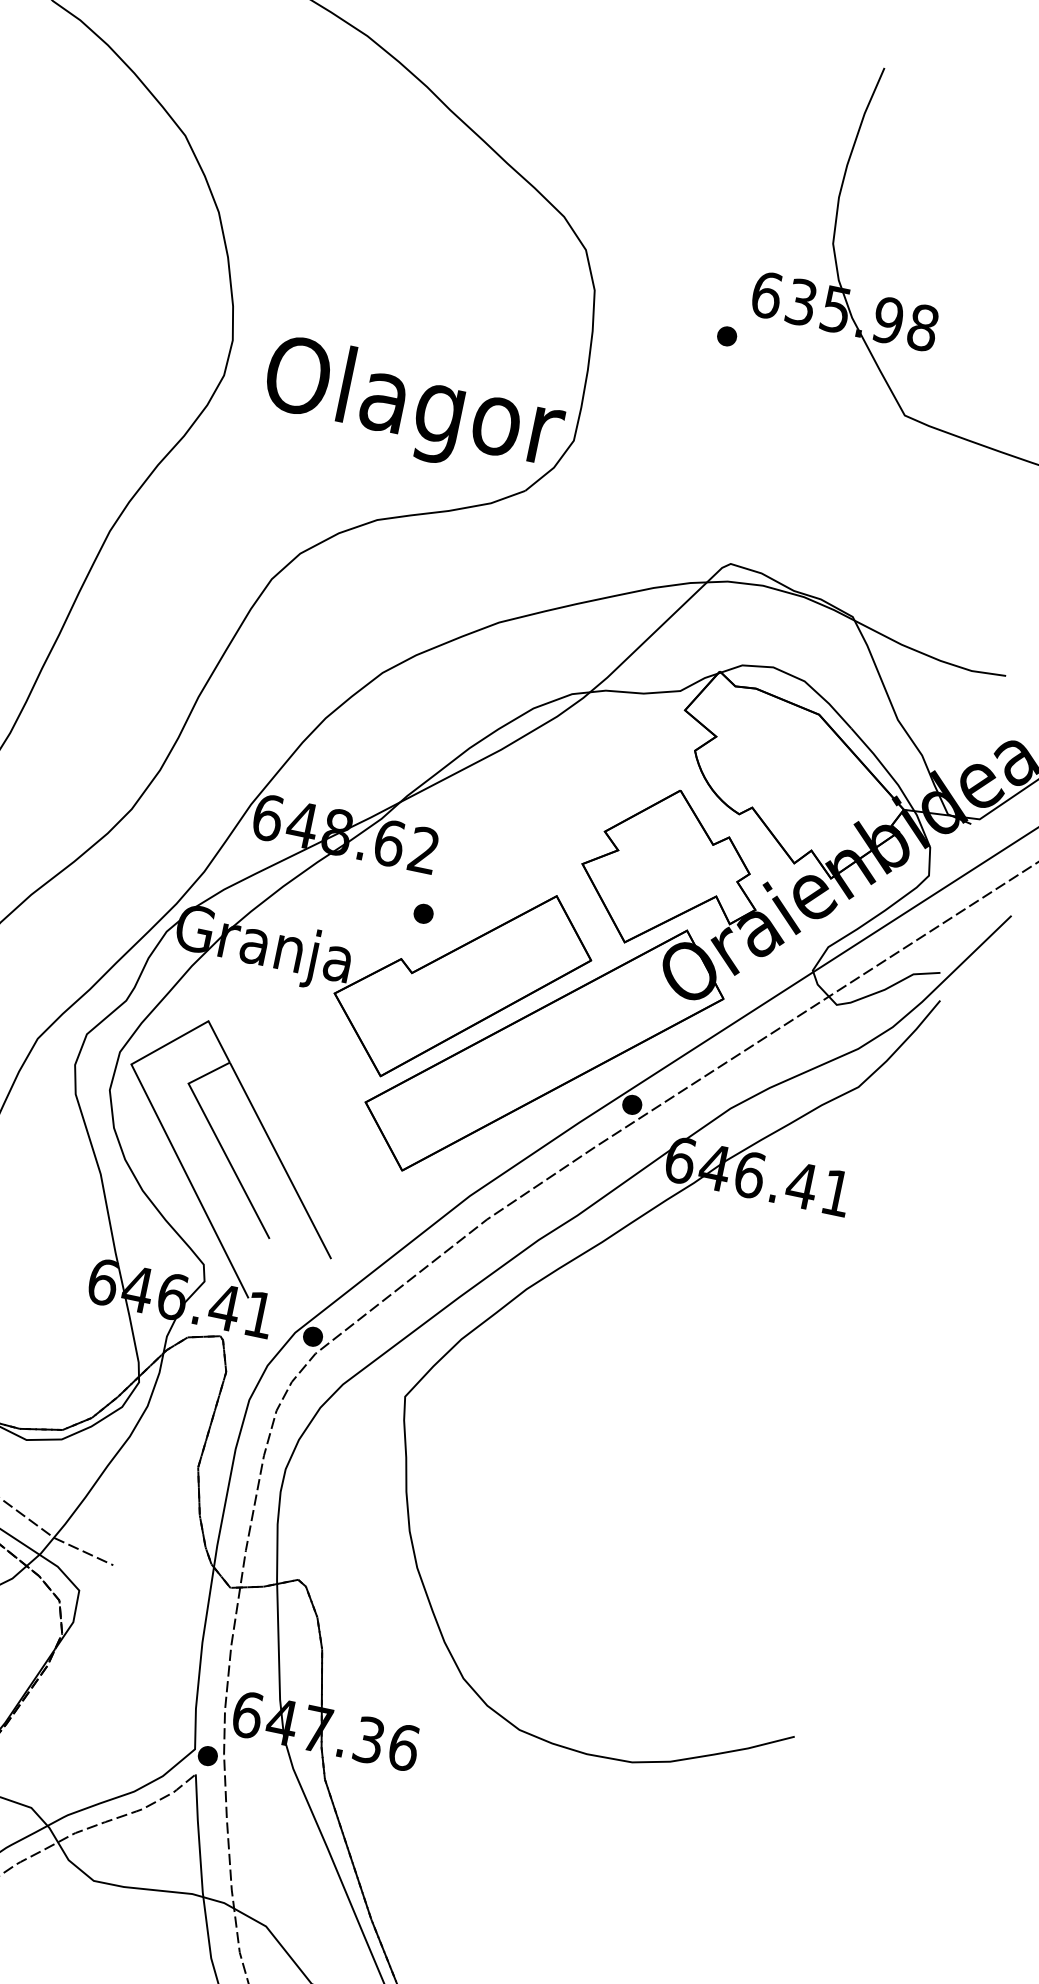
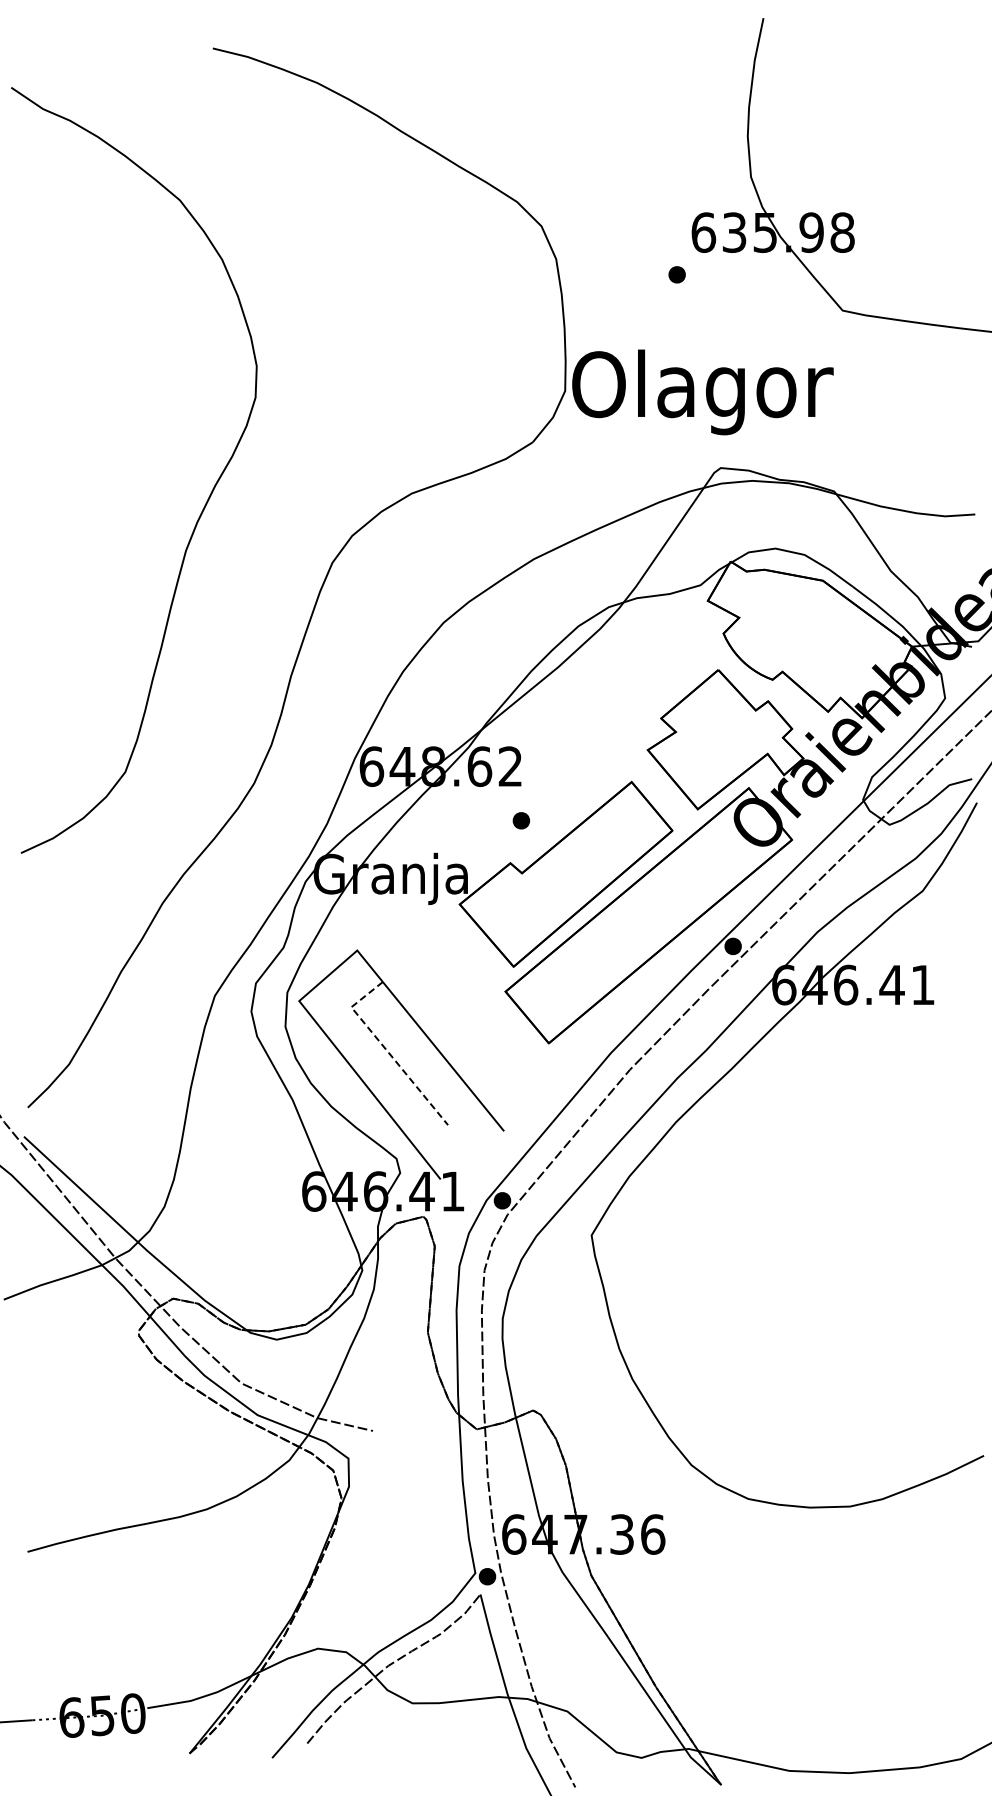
text: (413, 408) -> (702, 392), moved
line: (217, 1140) -> (386, 1050), solid -> dashed

